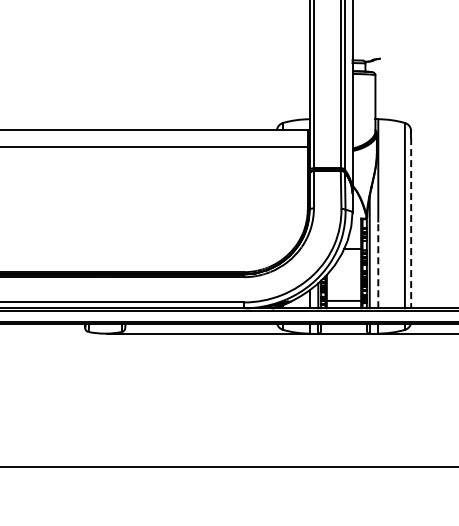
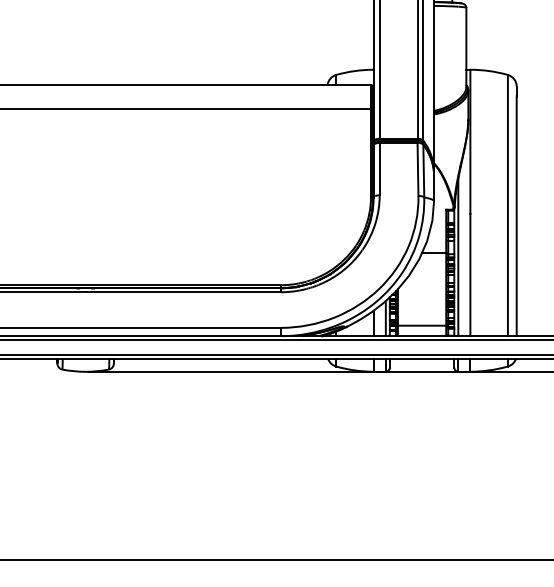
line: (411, 223) -> (517, 216), dashed -> solid
line: (378, 264) -> (470, 274), dashed -> solid

